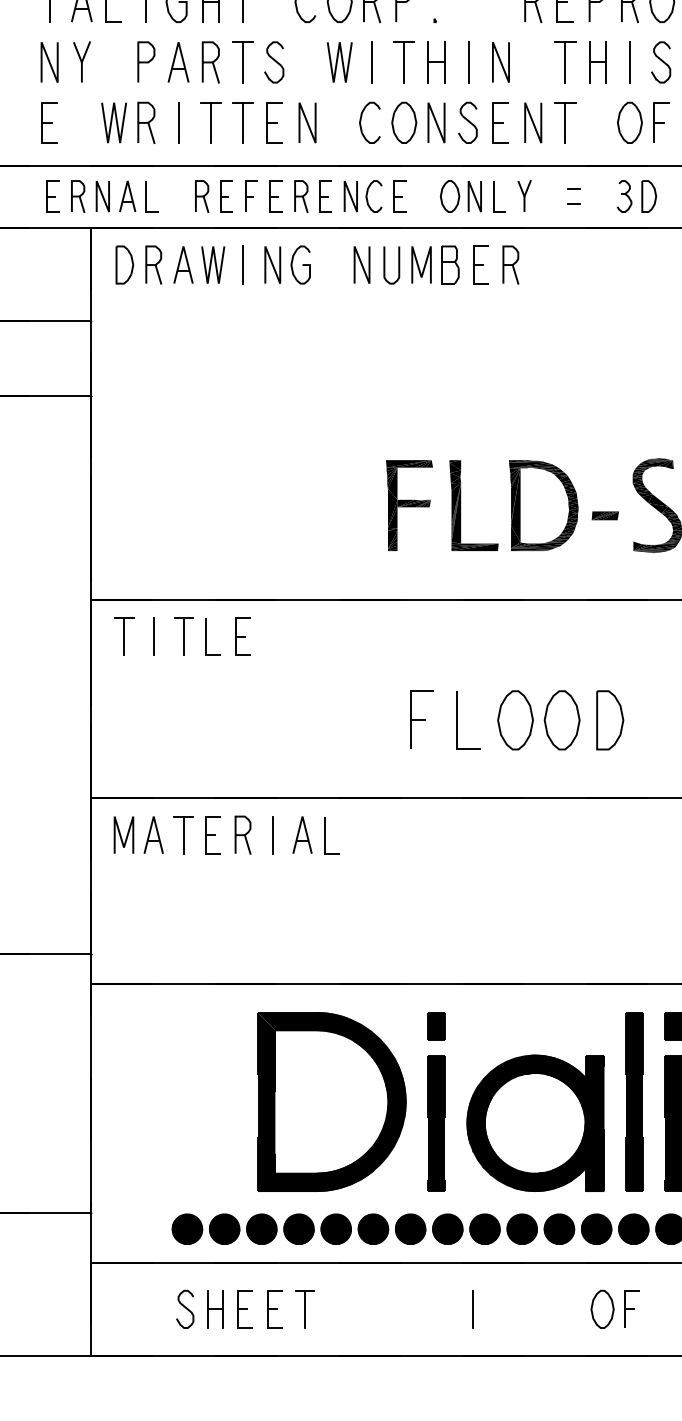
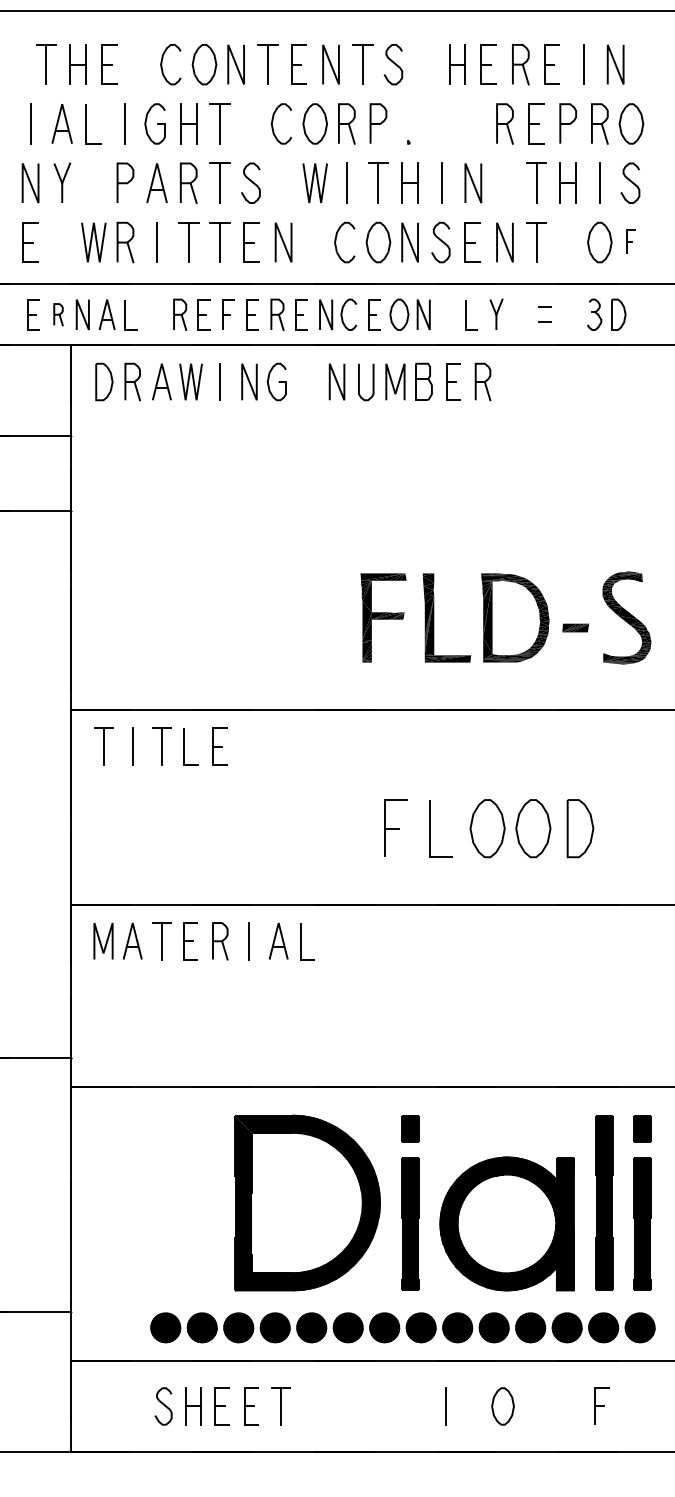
part: (661, 121) -> (630, 241), size x0.6
part: (78, 196) -> (58, 314), size x0.7
part: (460, 196) -> (409, 314), moved
part: (602, 1309) -> (502, 1406), moved

